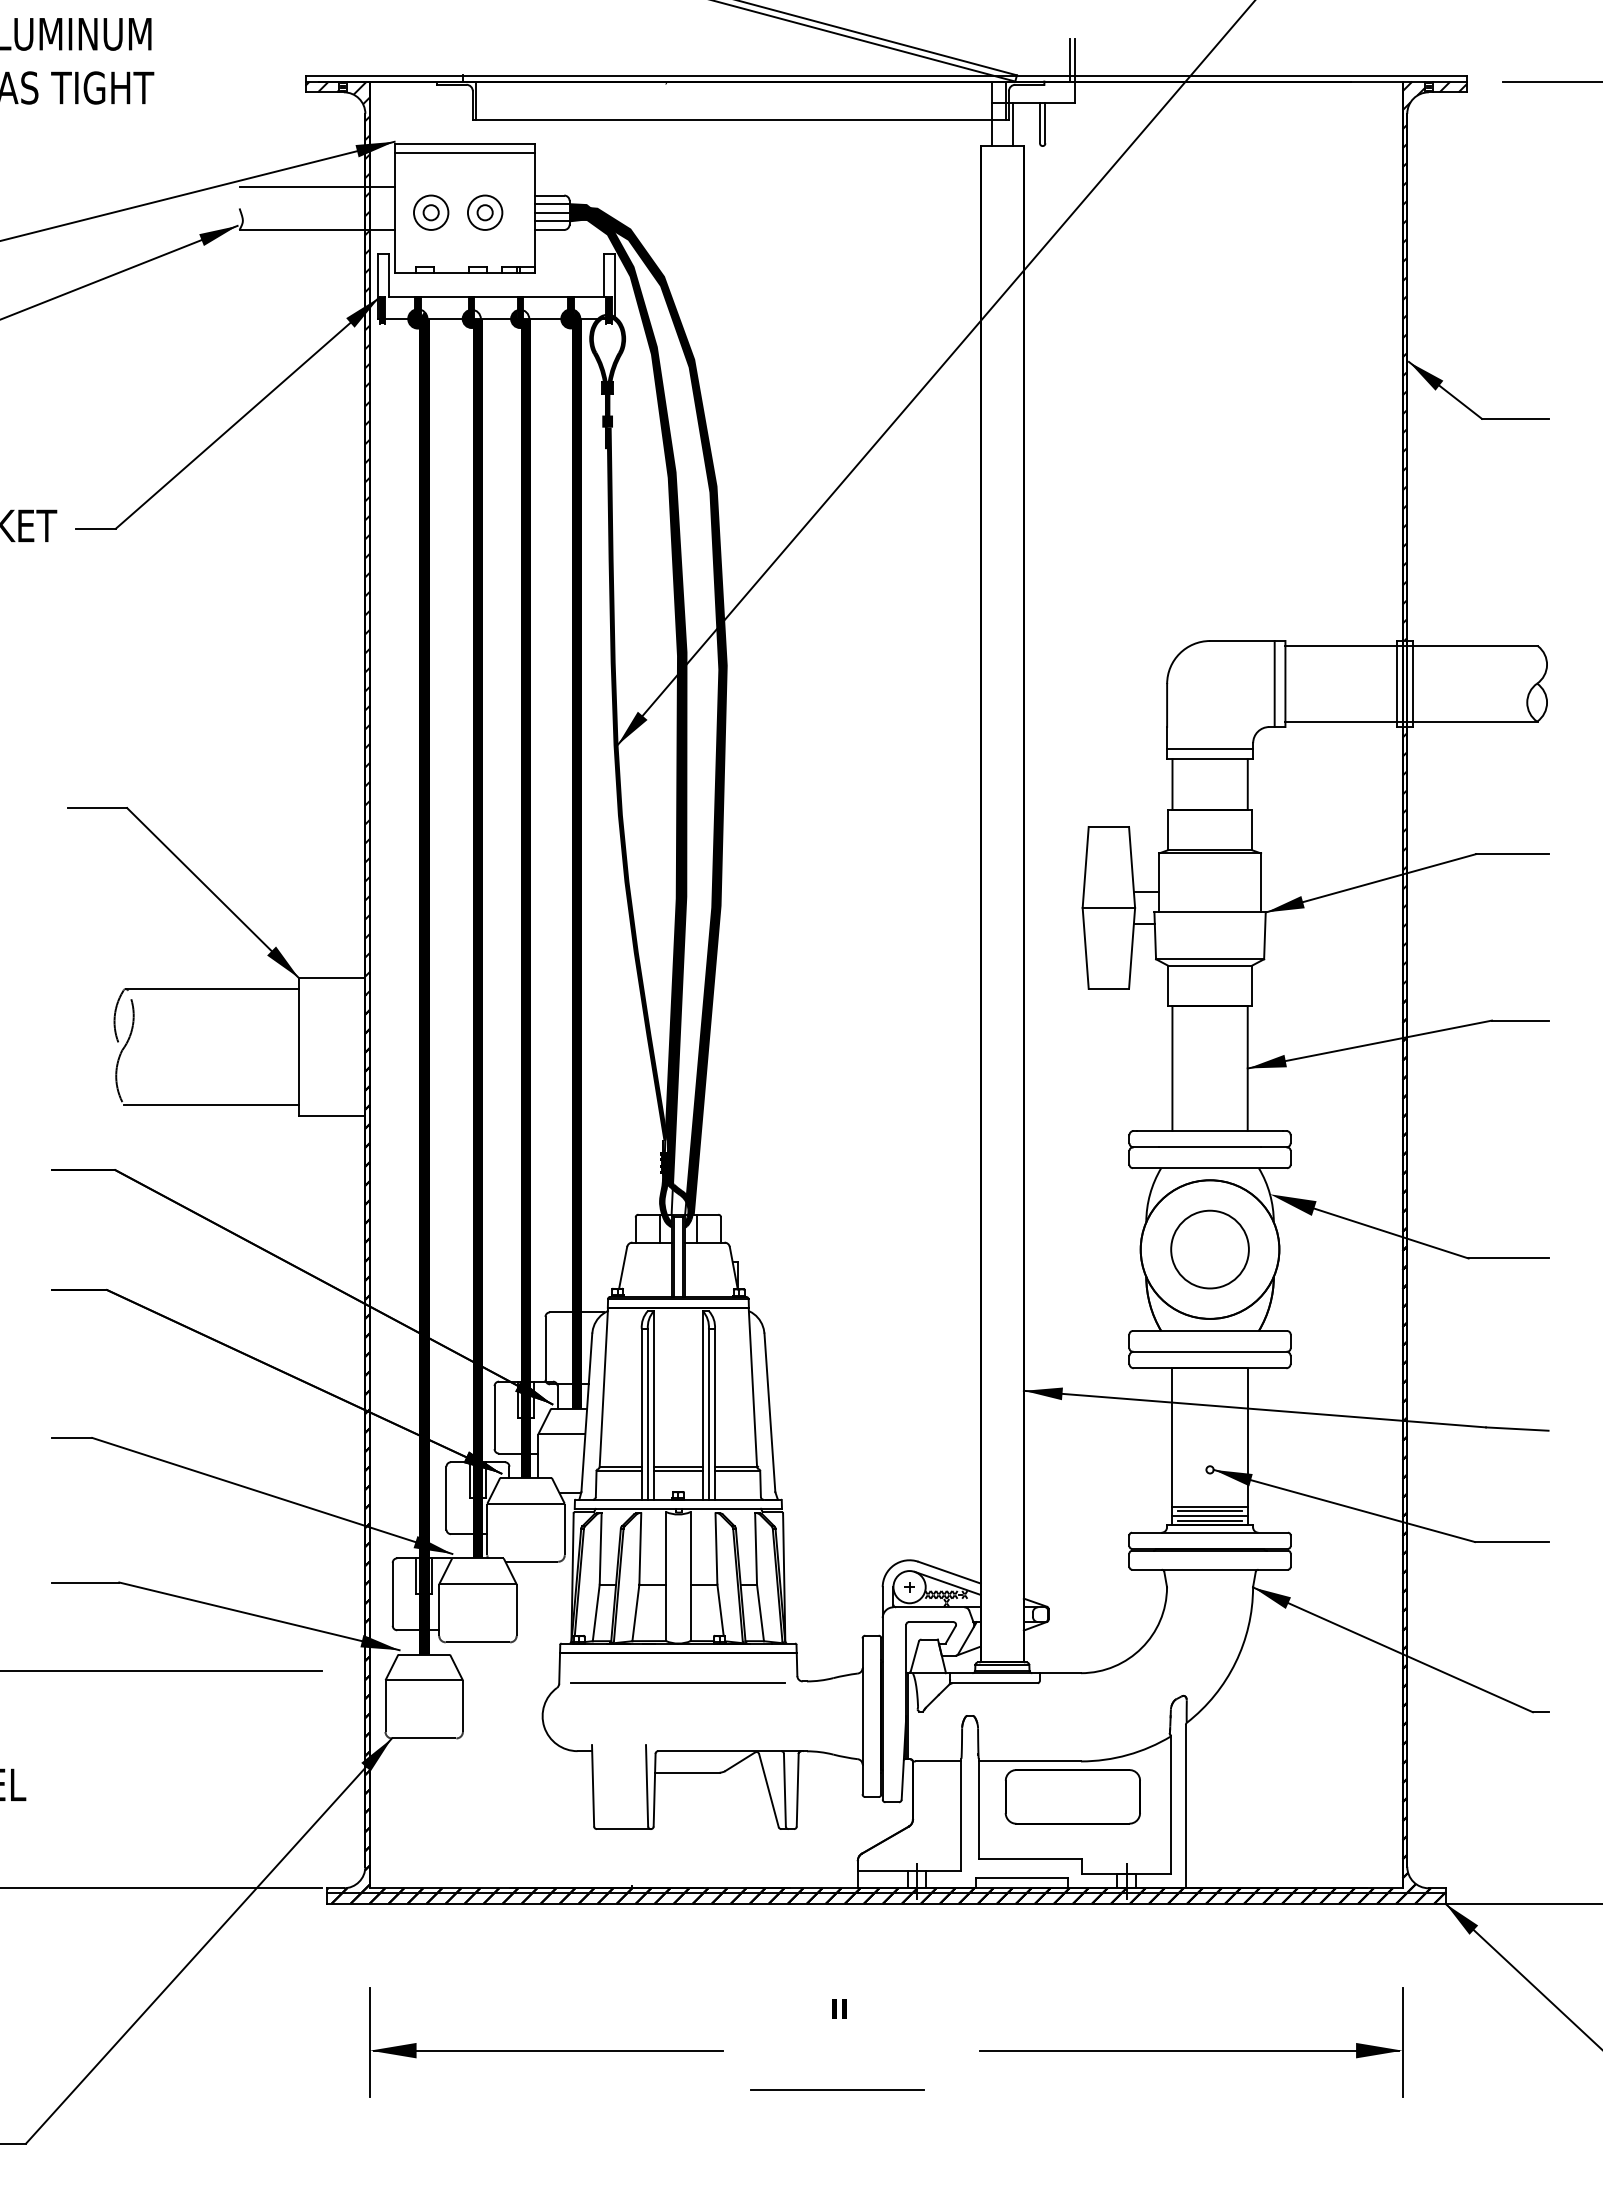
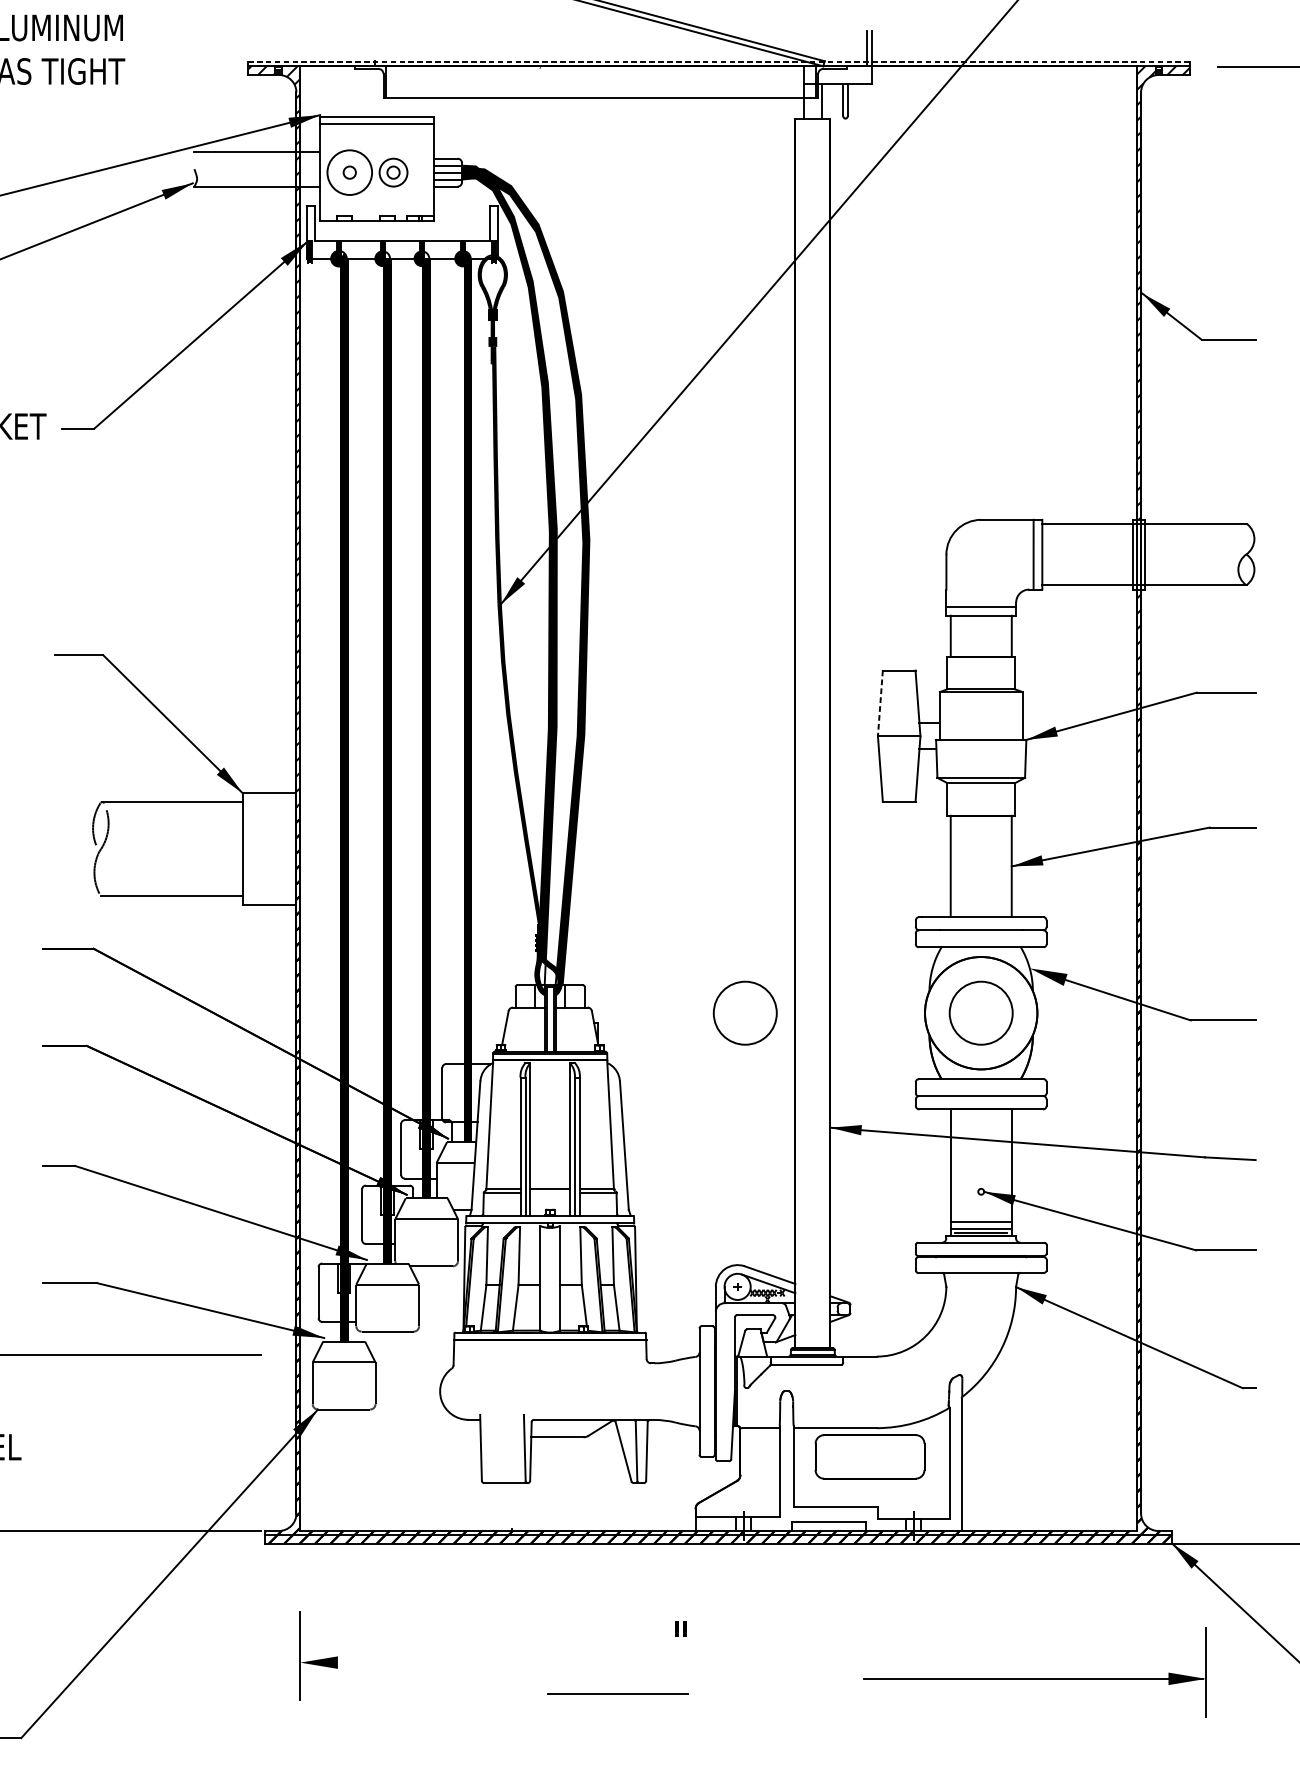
line: (886, 76) -> (718, 62), solid -> dashed
circle: (430, 212) -> (349, 172), size x1.6
line: (1085, 867) -> (880, 703), solid -> dashed
circle: (918, 1249) -> (744, 1013), added
line: (677, 1471) -> (549, 1193), removed
line: (1209, 1511) -> (980, 1225), removed
line: (677, 1682) -> (549, 1364), removed
line: (547, 2050) -> (444, 1662), removed
part: (1191, 2050) -> (1035, 1678), moved
line: (837, 2089) -> (618, 1694), moved

